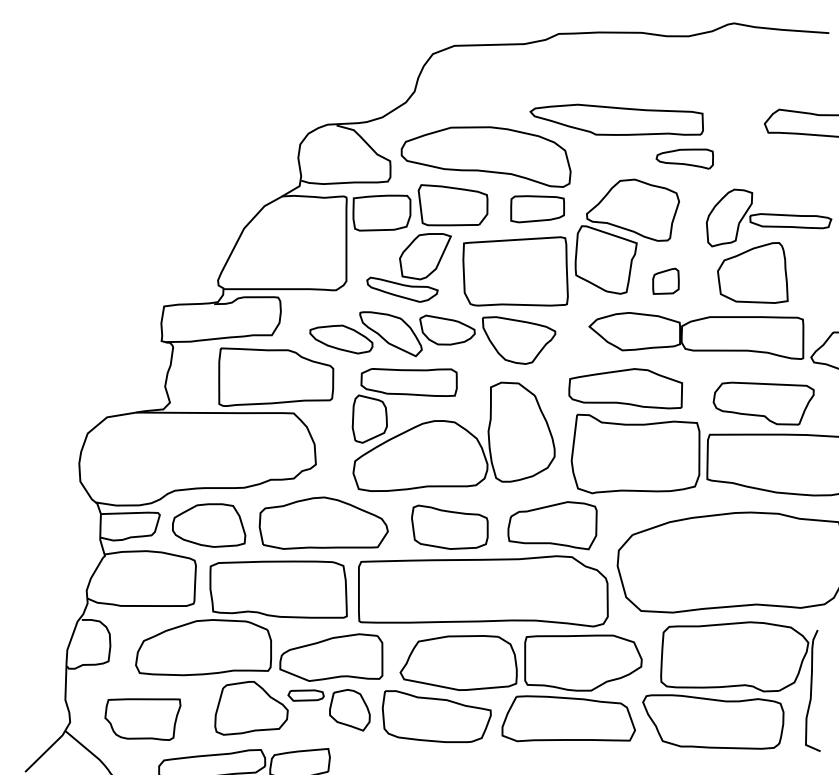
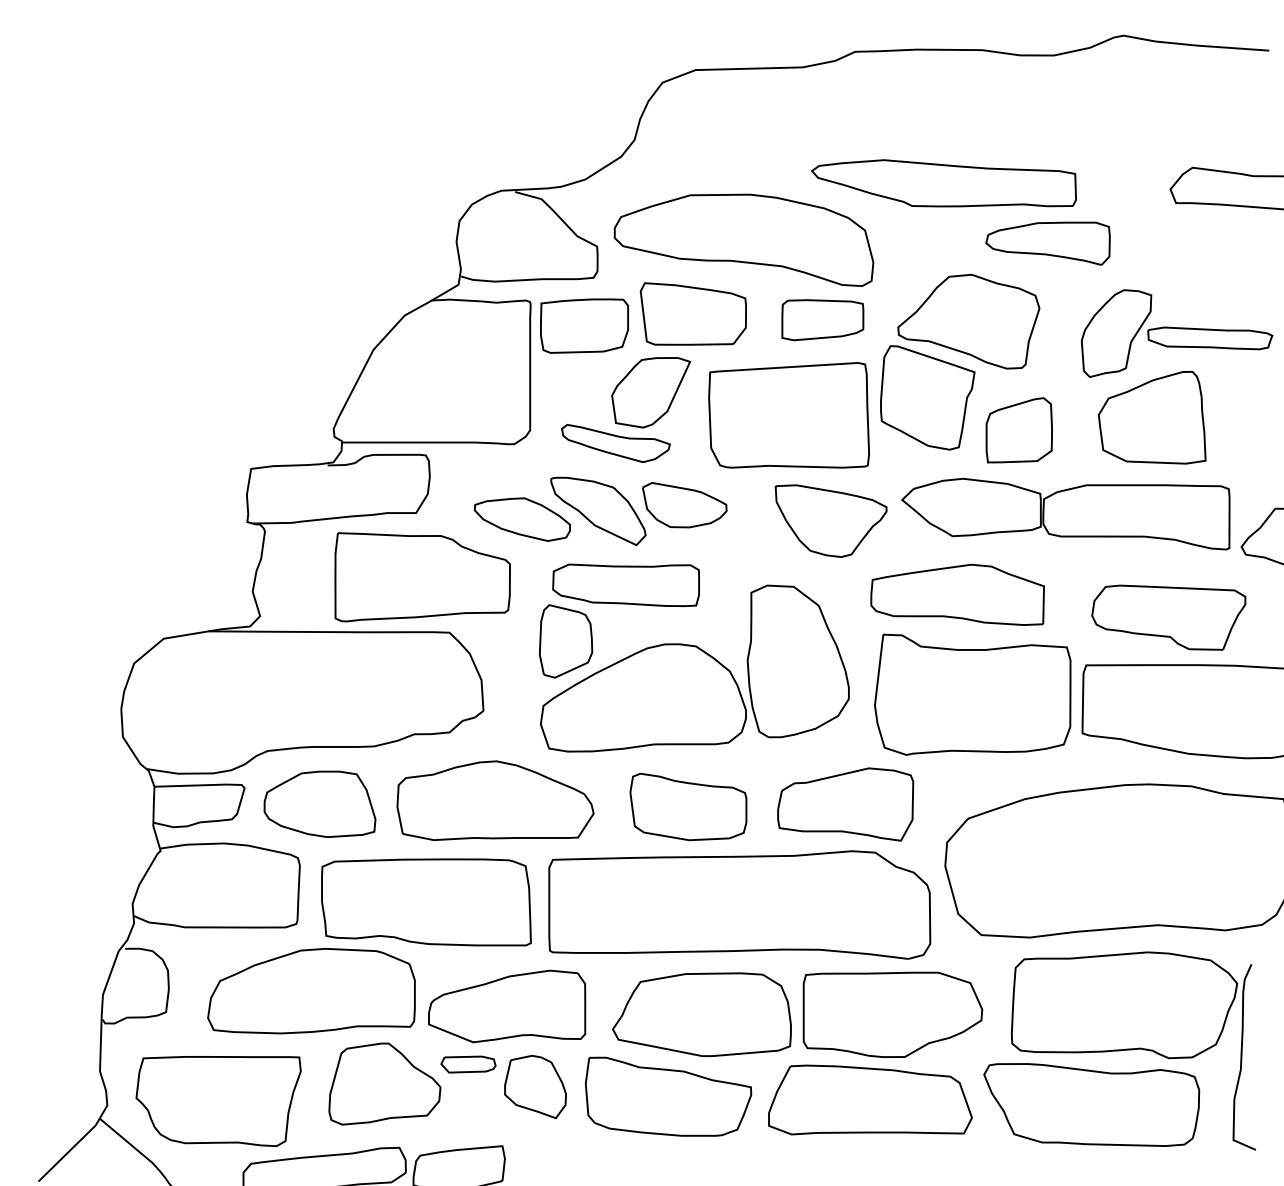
part: (684, 158) -> (1047, 242), size x1.43
part: (665, 281) -> (1018, 430), size x1.67
part: (519, 340) -> (831, 521), moved
part: (142, 719) -> (218, 1101), size x1.43

